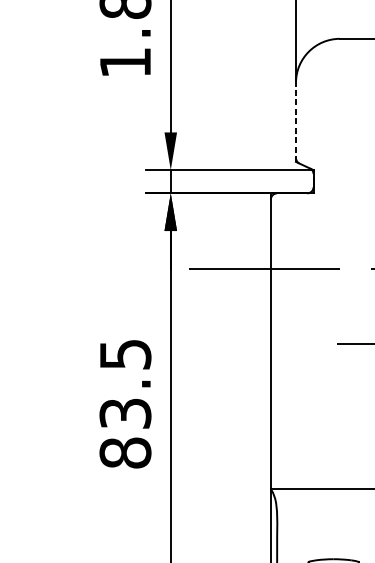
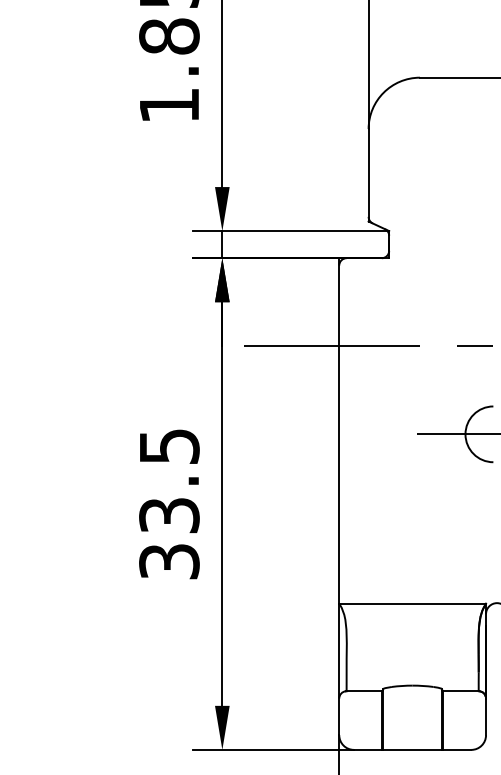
line: (295, 121) -> (368, 174), dashed -> solid
text: (125, 452) -> (169, 561), 83.5 -> 33.5

